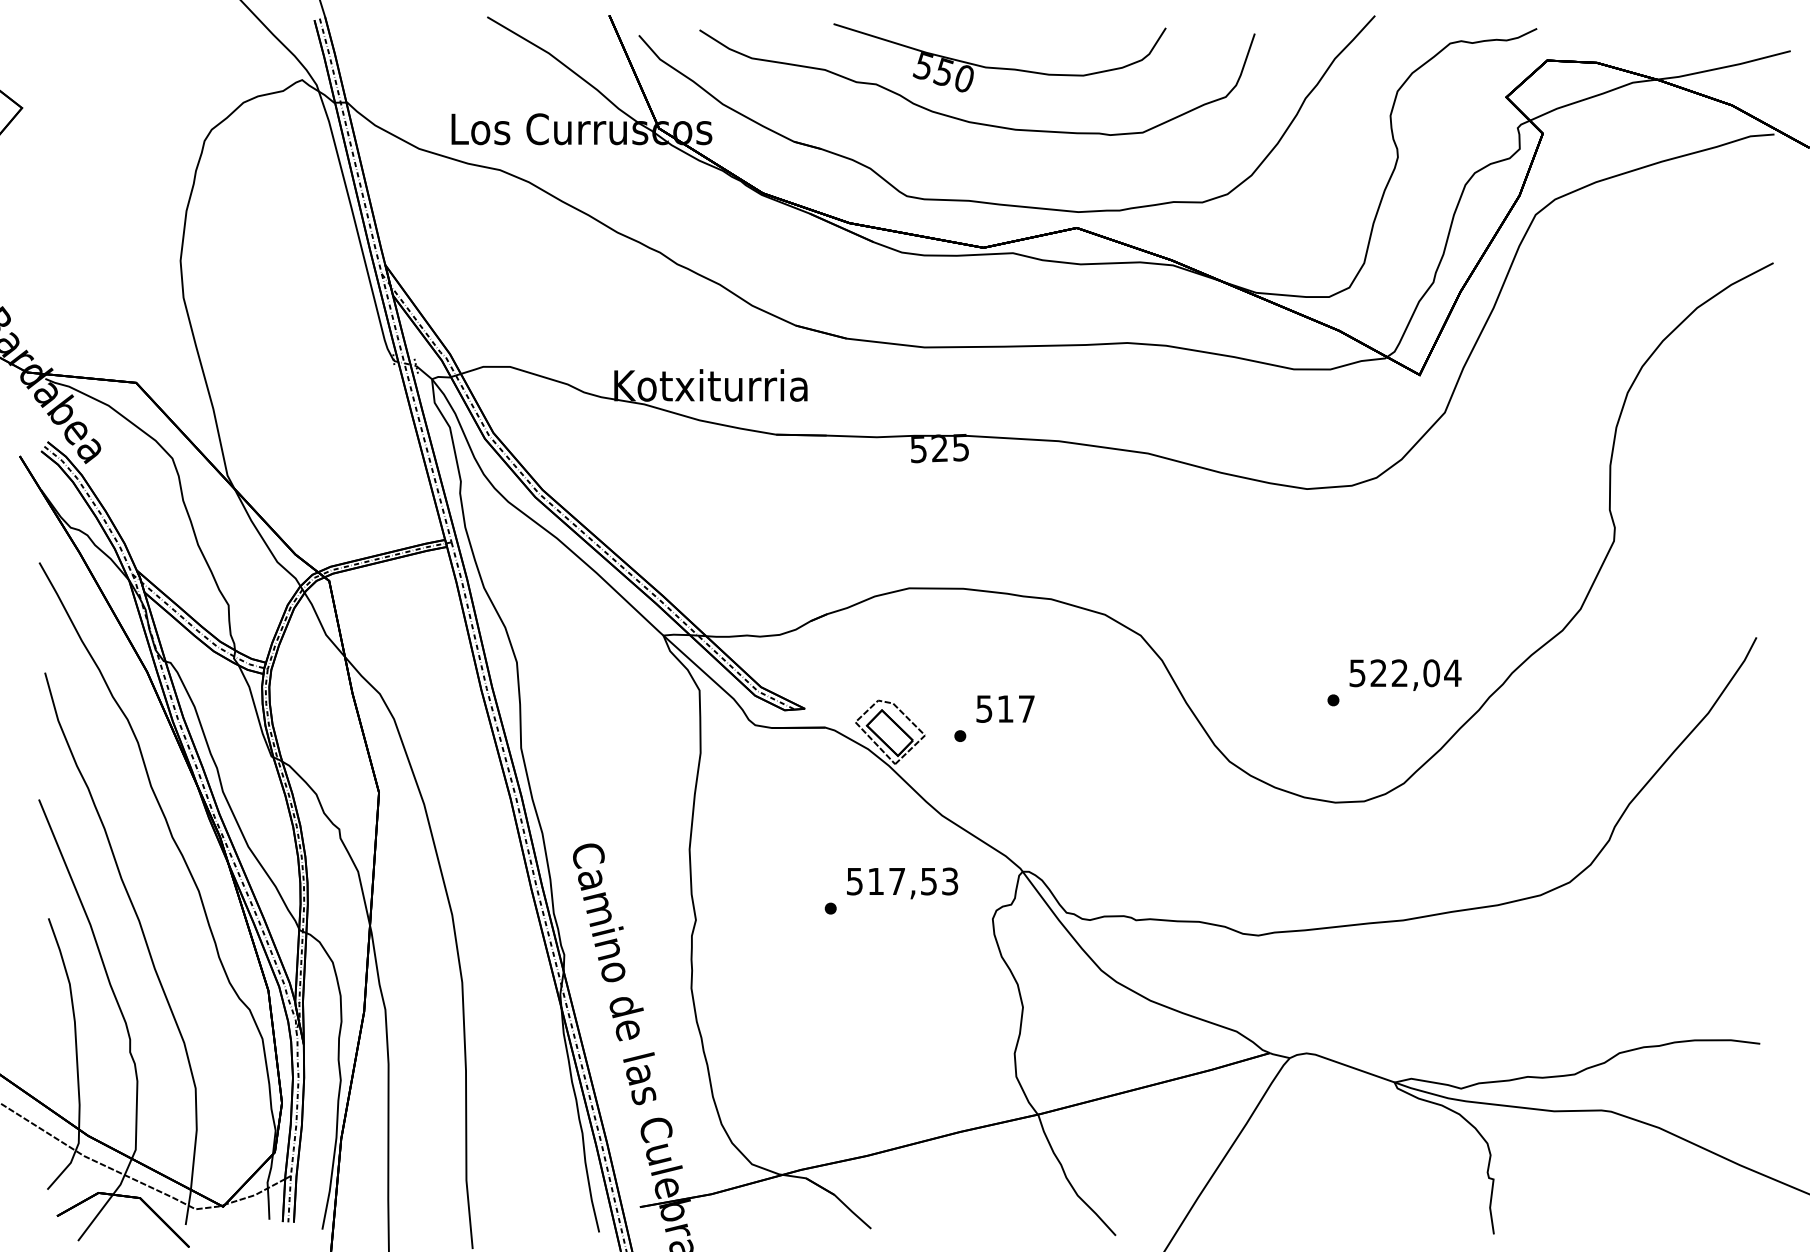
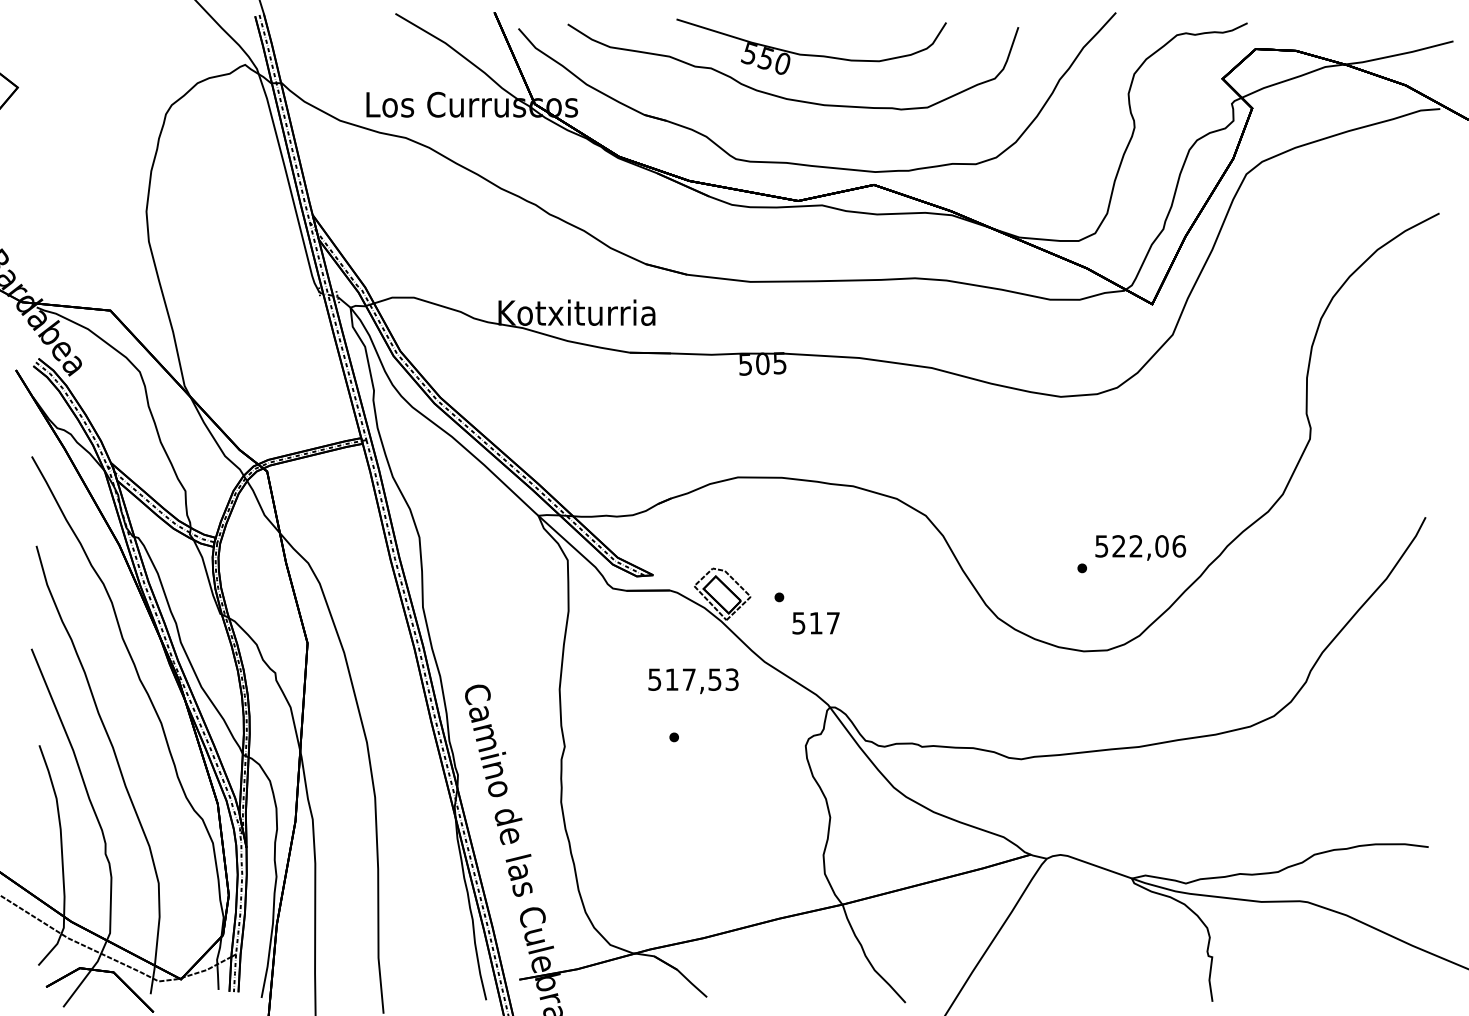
text: (939, 448) -> (762, 363), 525 -> 505
text: (1452, 673) -> (1178, 546), 522,04 -> 522,06
text: (1005, 708) -> (816, 622), moved
text: (902, 883) -> (693, 681), moved

